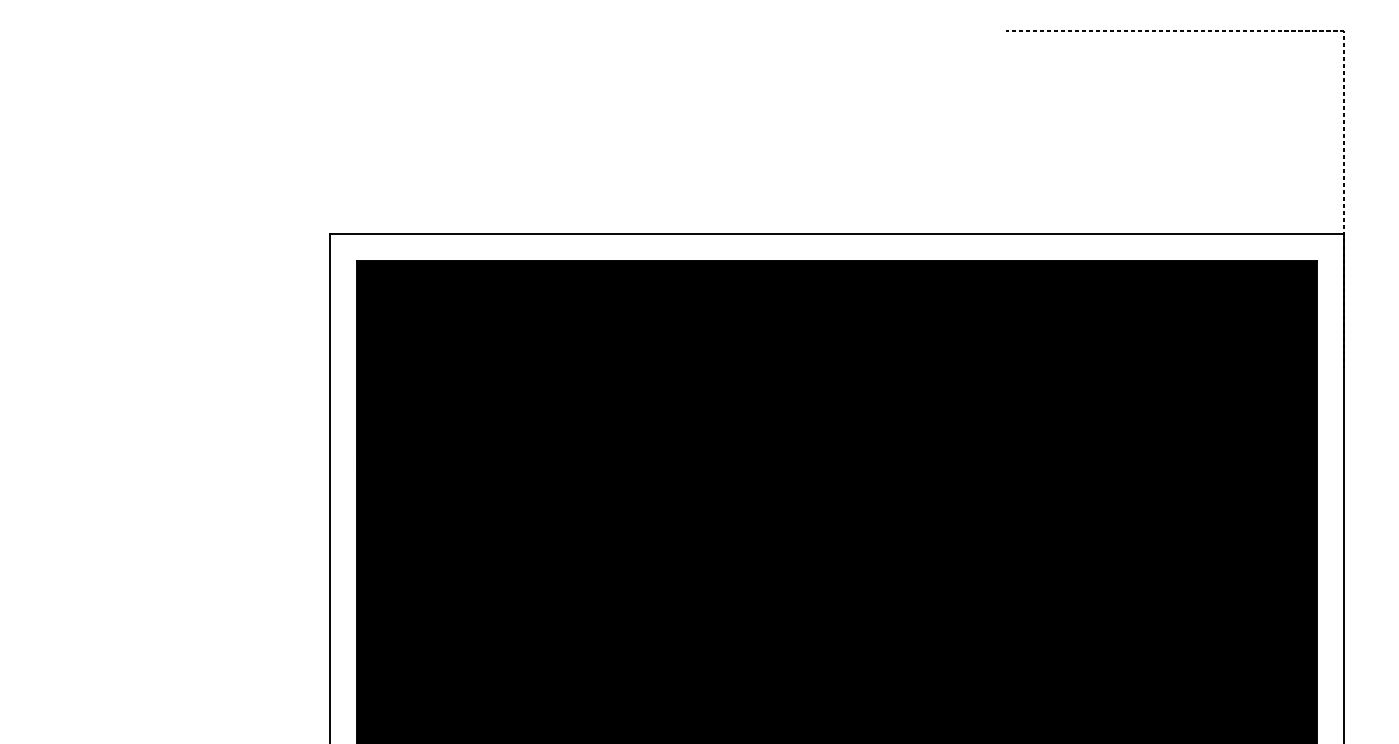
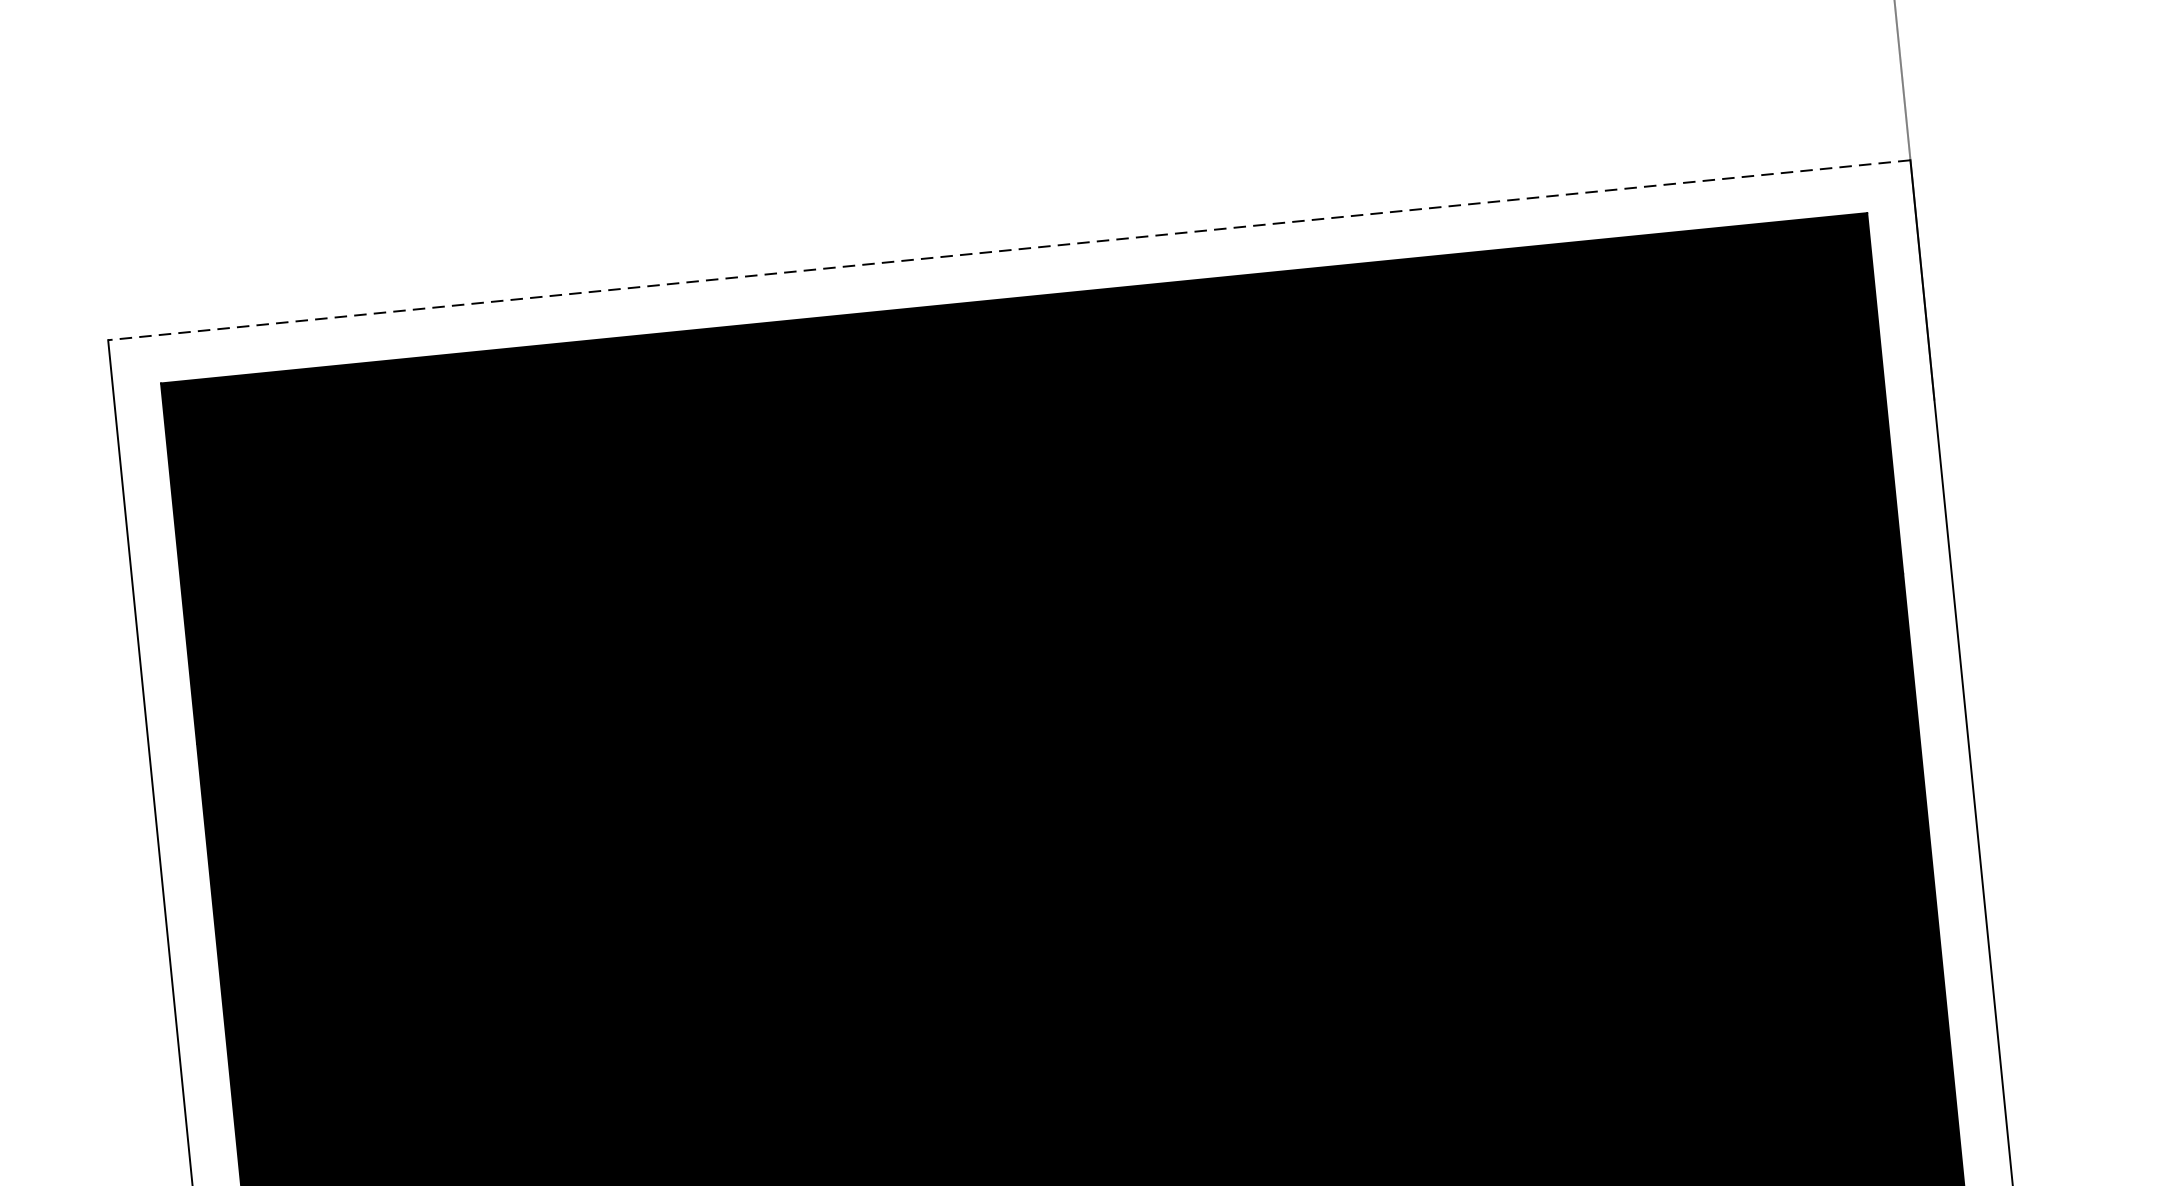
line: (836, 233) -> (1008, 249), solid -> dashed

